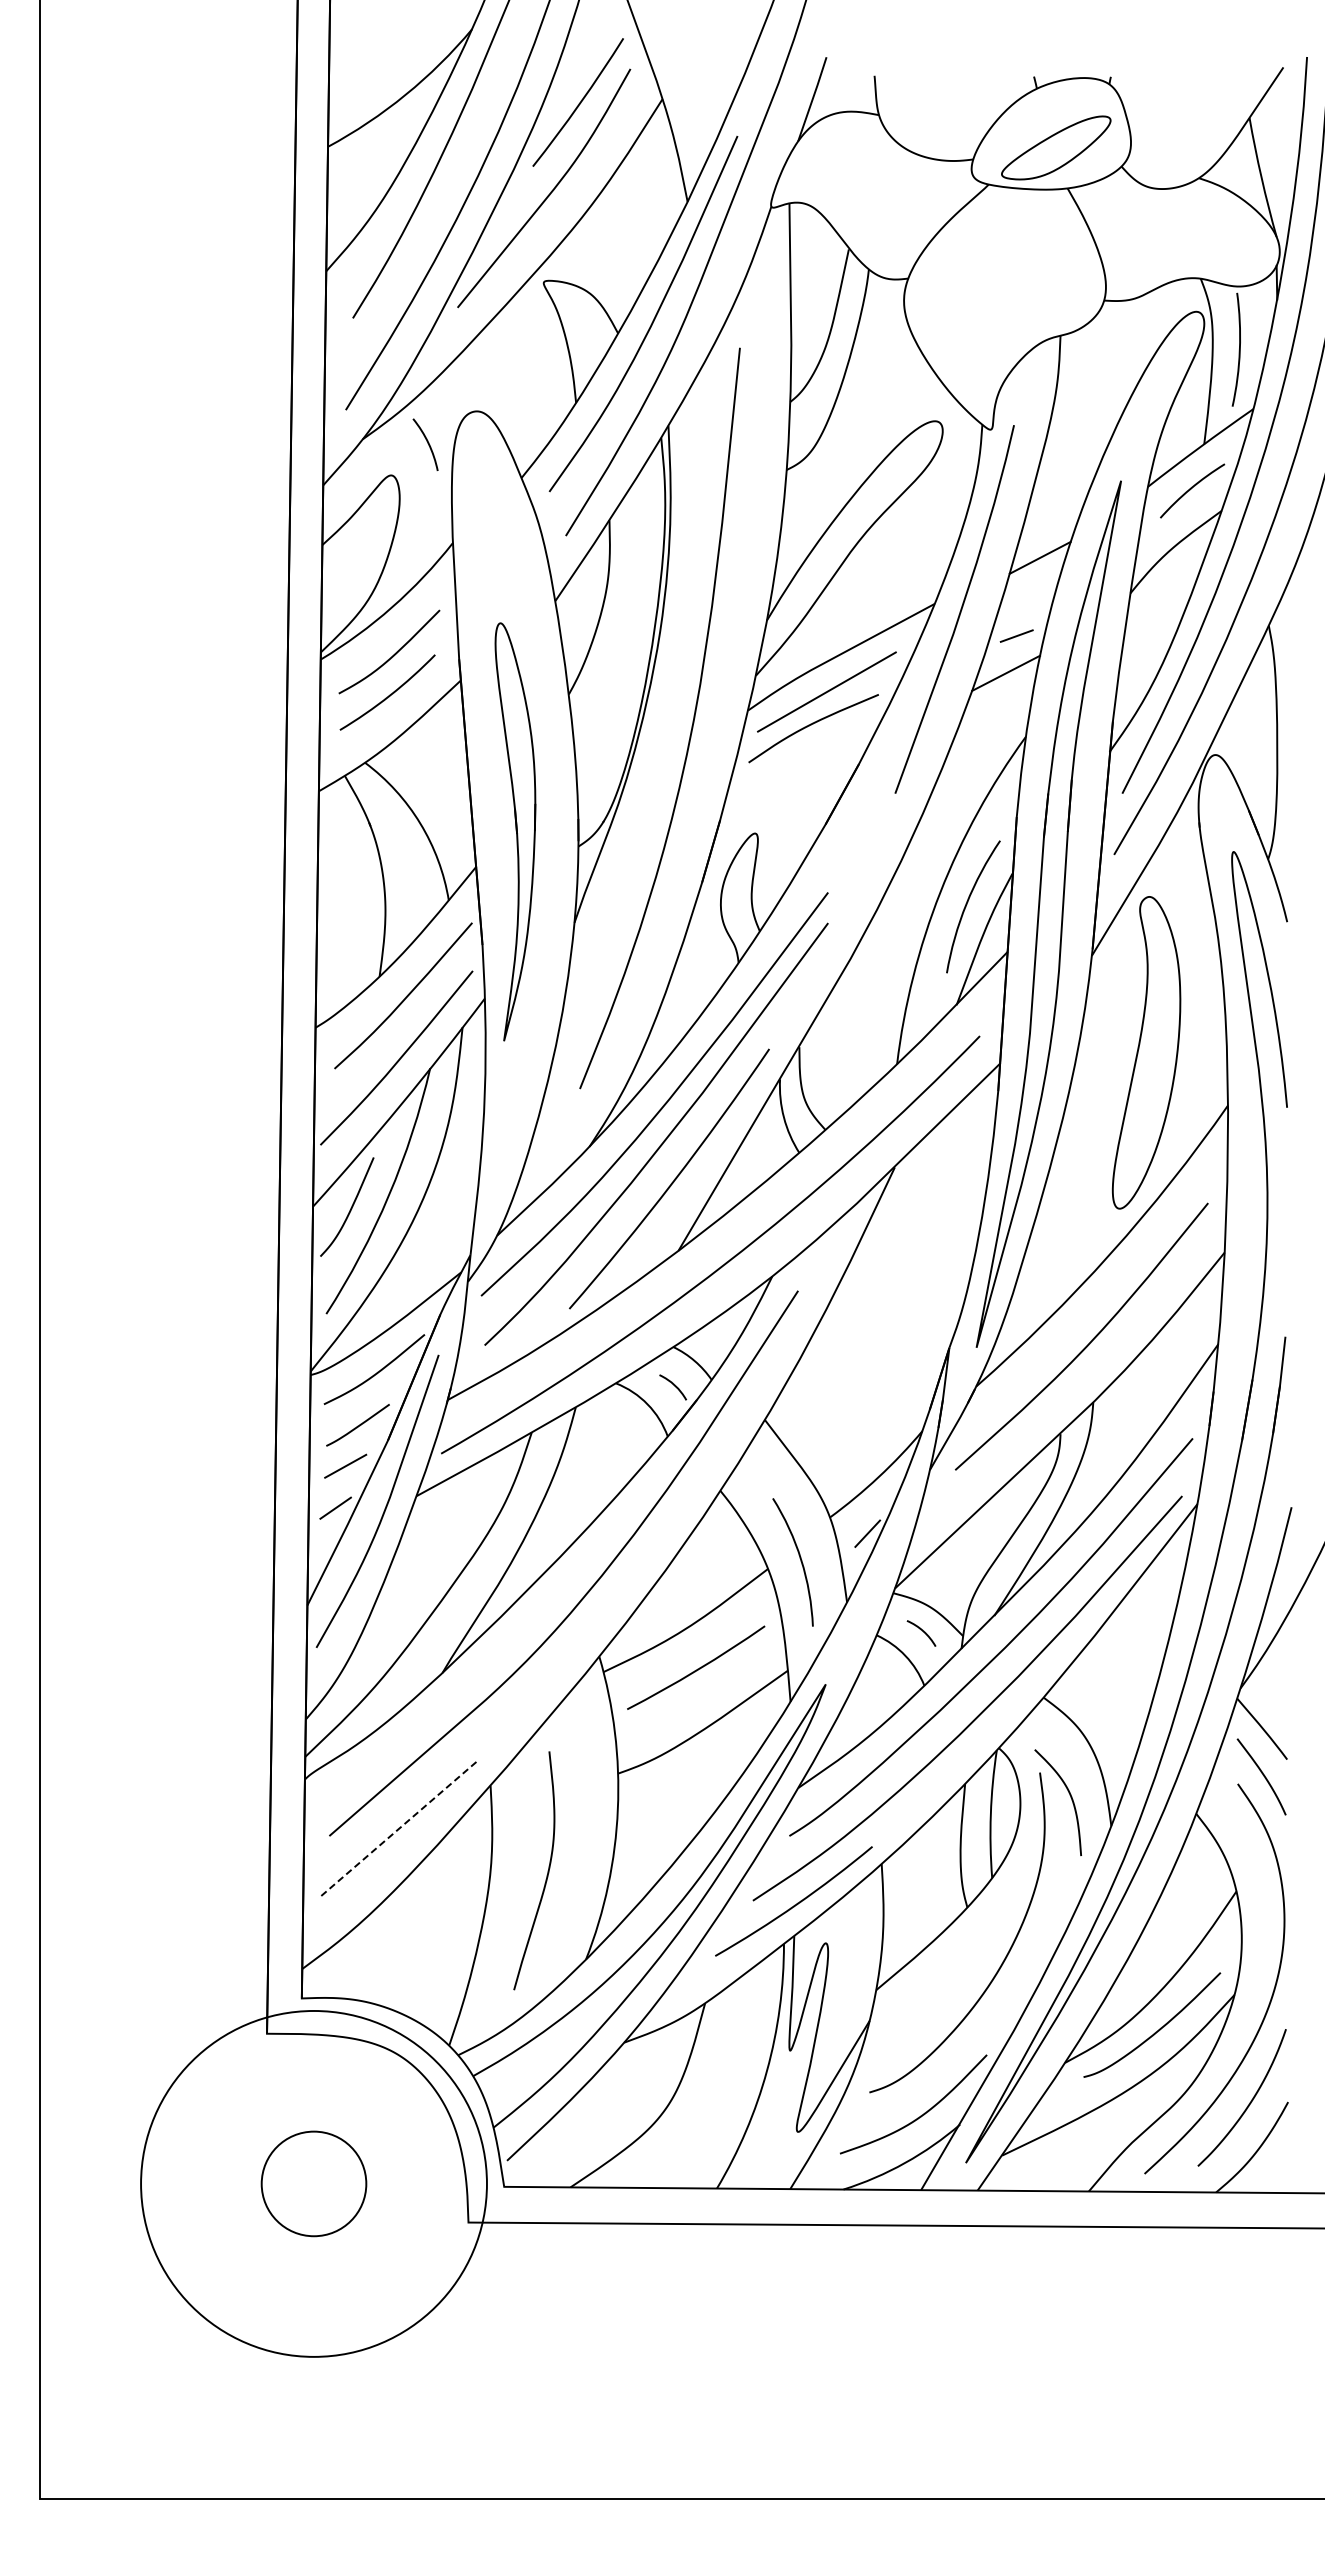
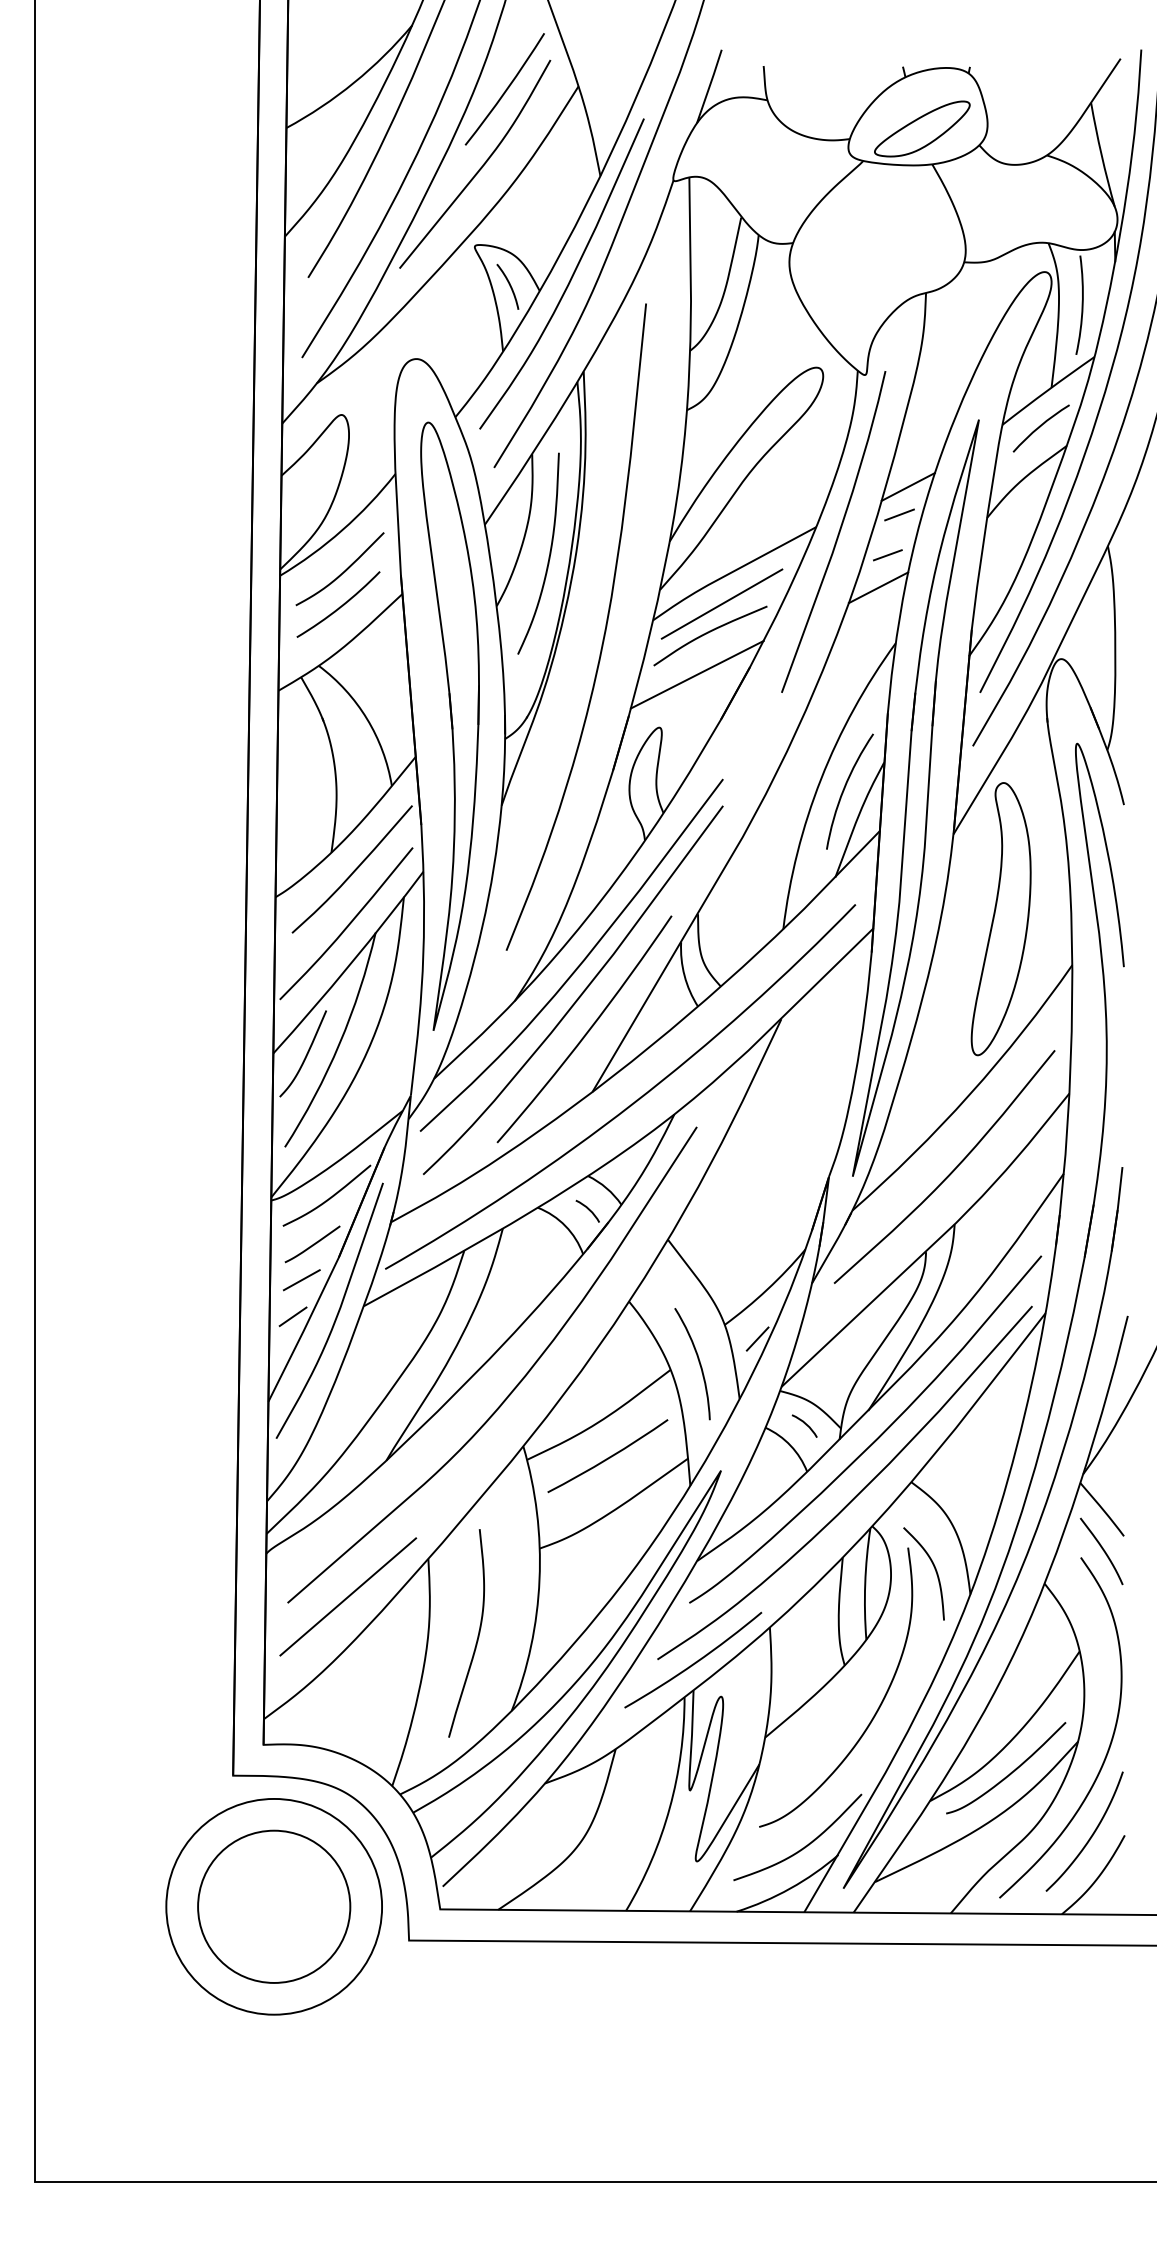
arc: (427, 443) -> (509, 285), moved
line: (1029, 589) -> (898, 514), added
curve: (628, 636) -> (548, 555), added
line: (798, 772) -> (697, 674), added
part: (515, 831) -> (450, 725), size x1.67
line: (398, 1829) -> (347, 1597), dashed -> solid
circle: (313, 2183) -> (273, 1906), size x0.71
circle: (313, 2183) -> (273, 1906), size x1.67

